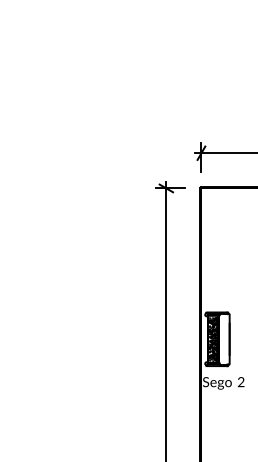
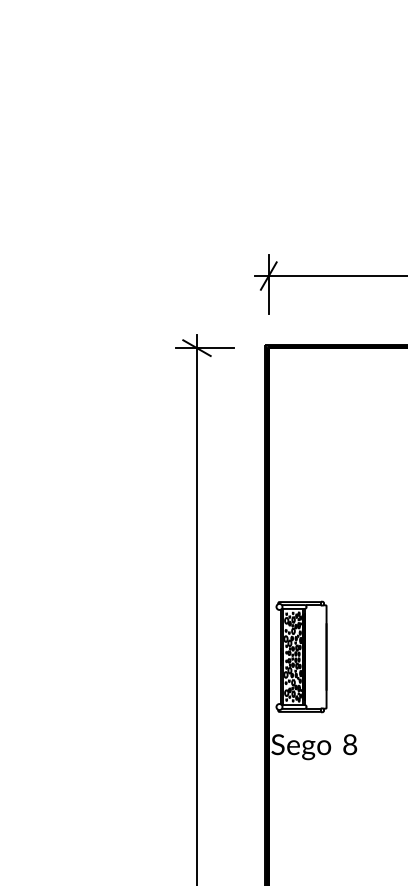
text: (240, 382) -> (348, 745), 2 -> 8

